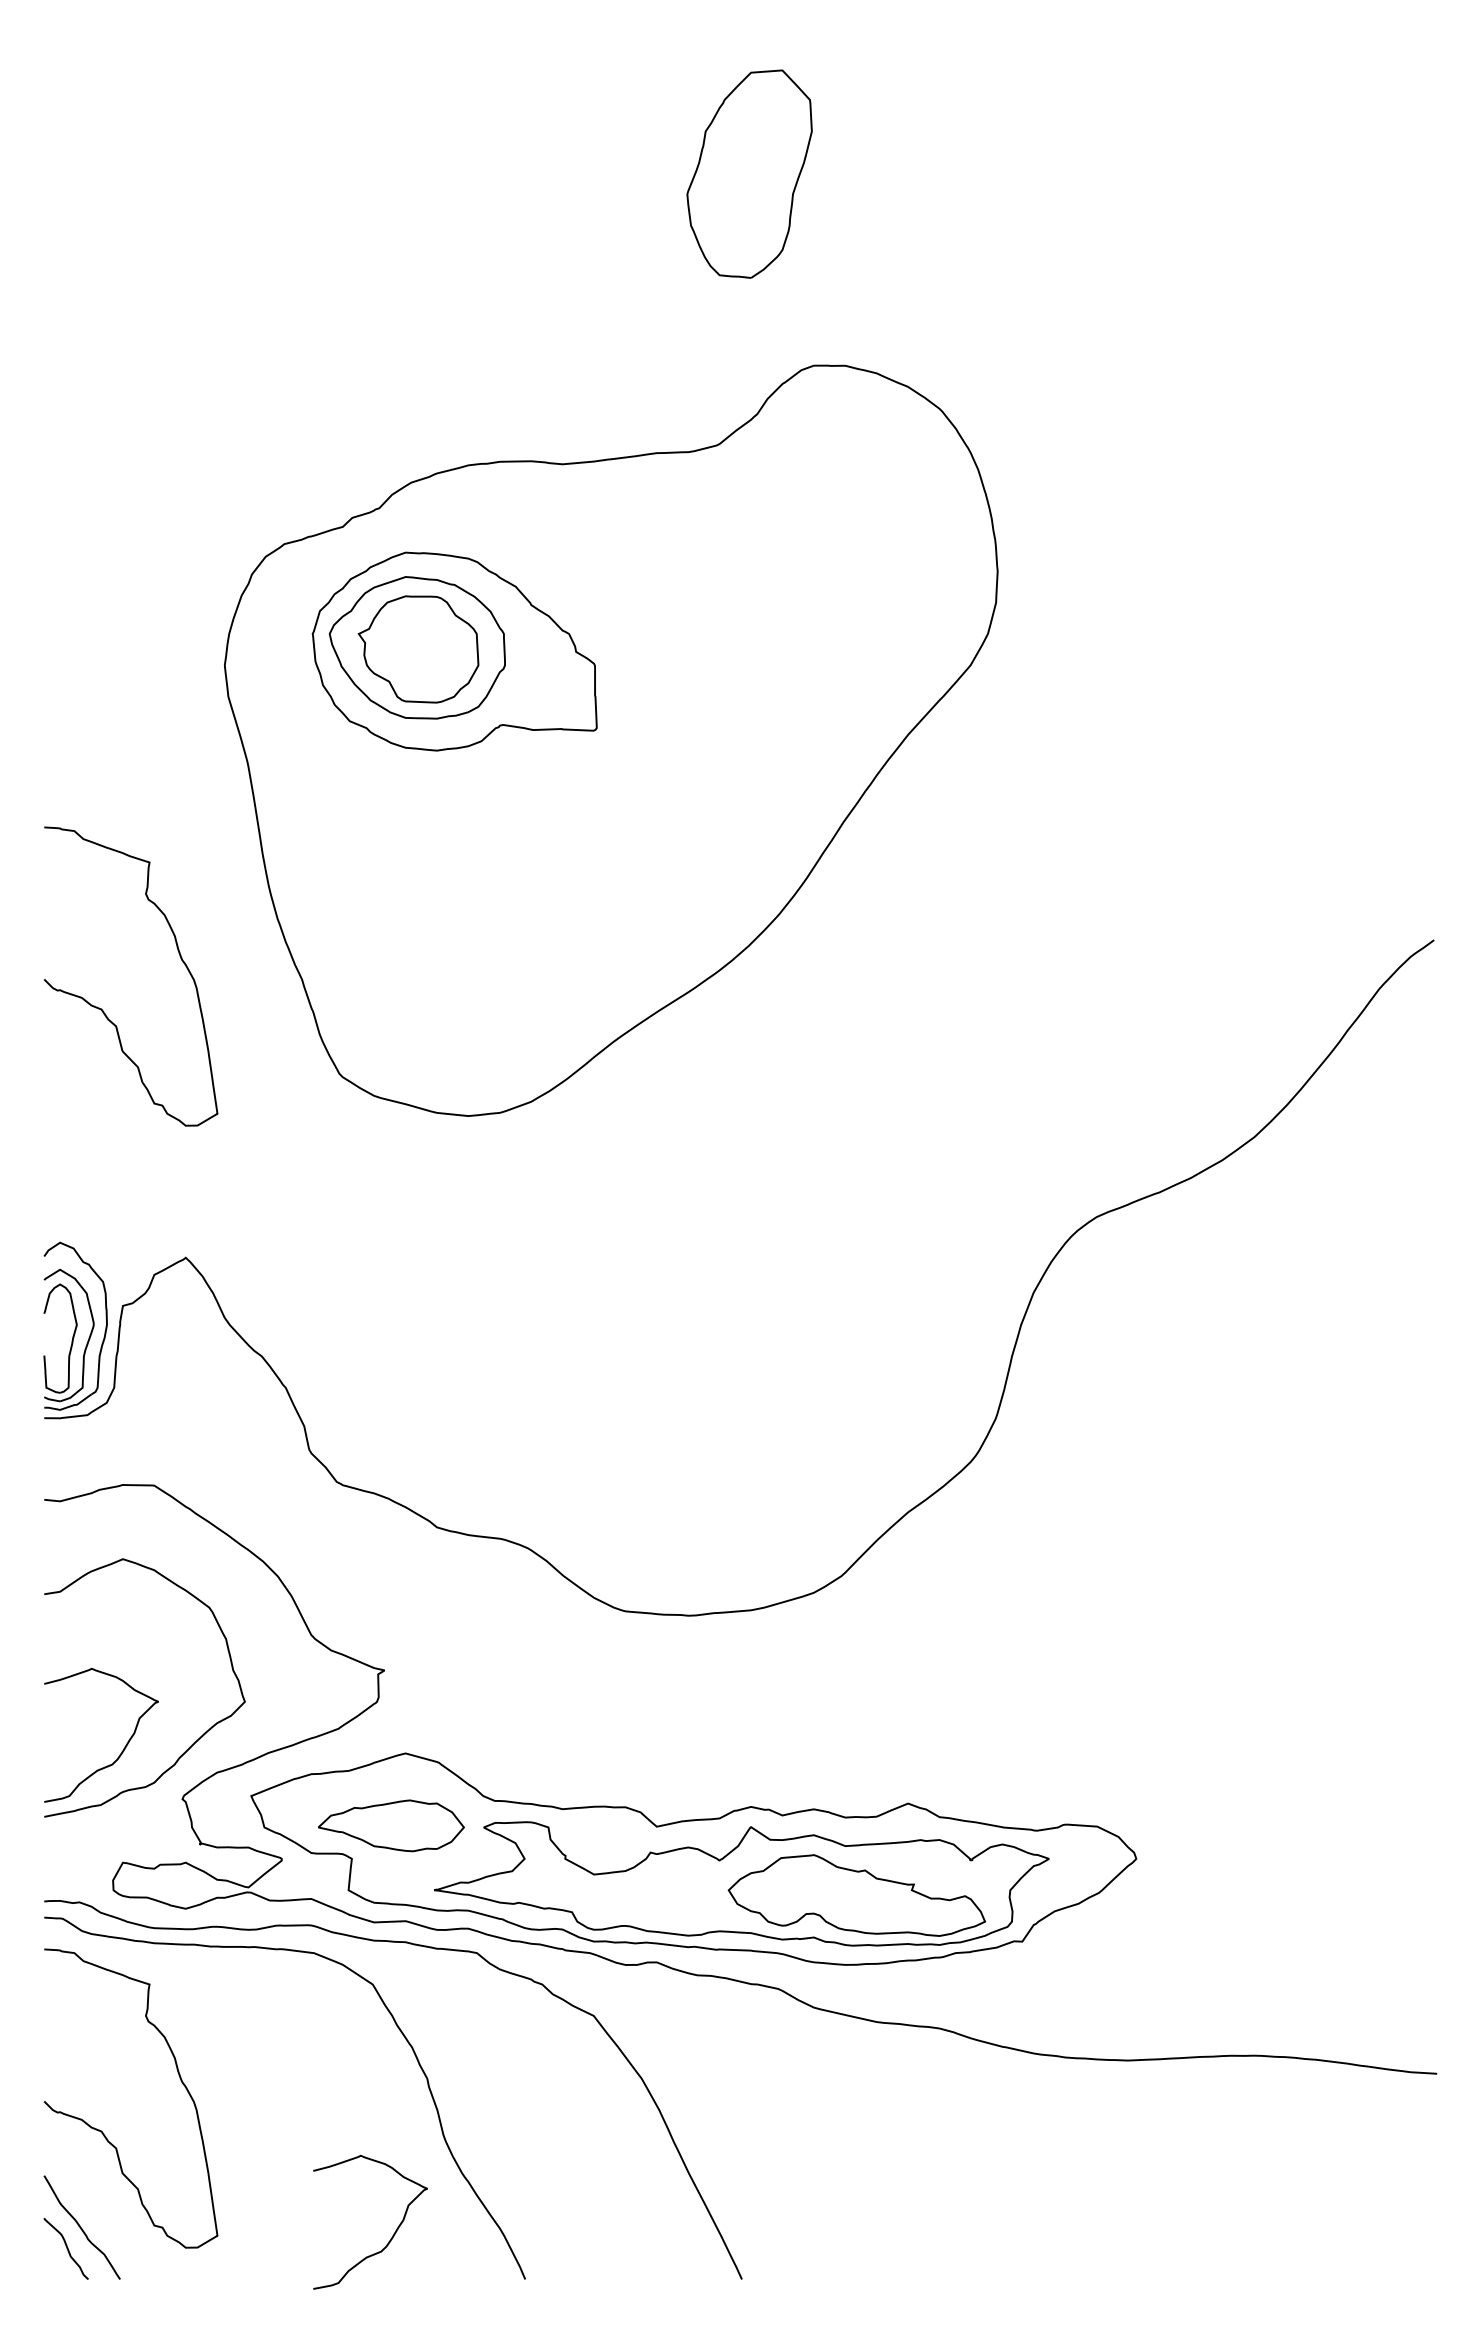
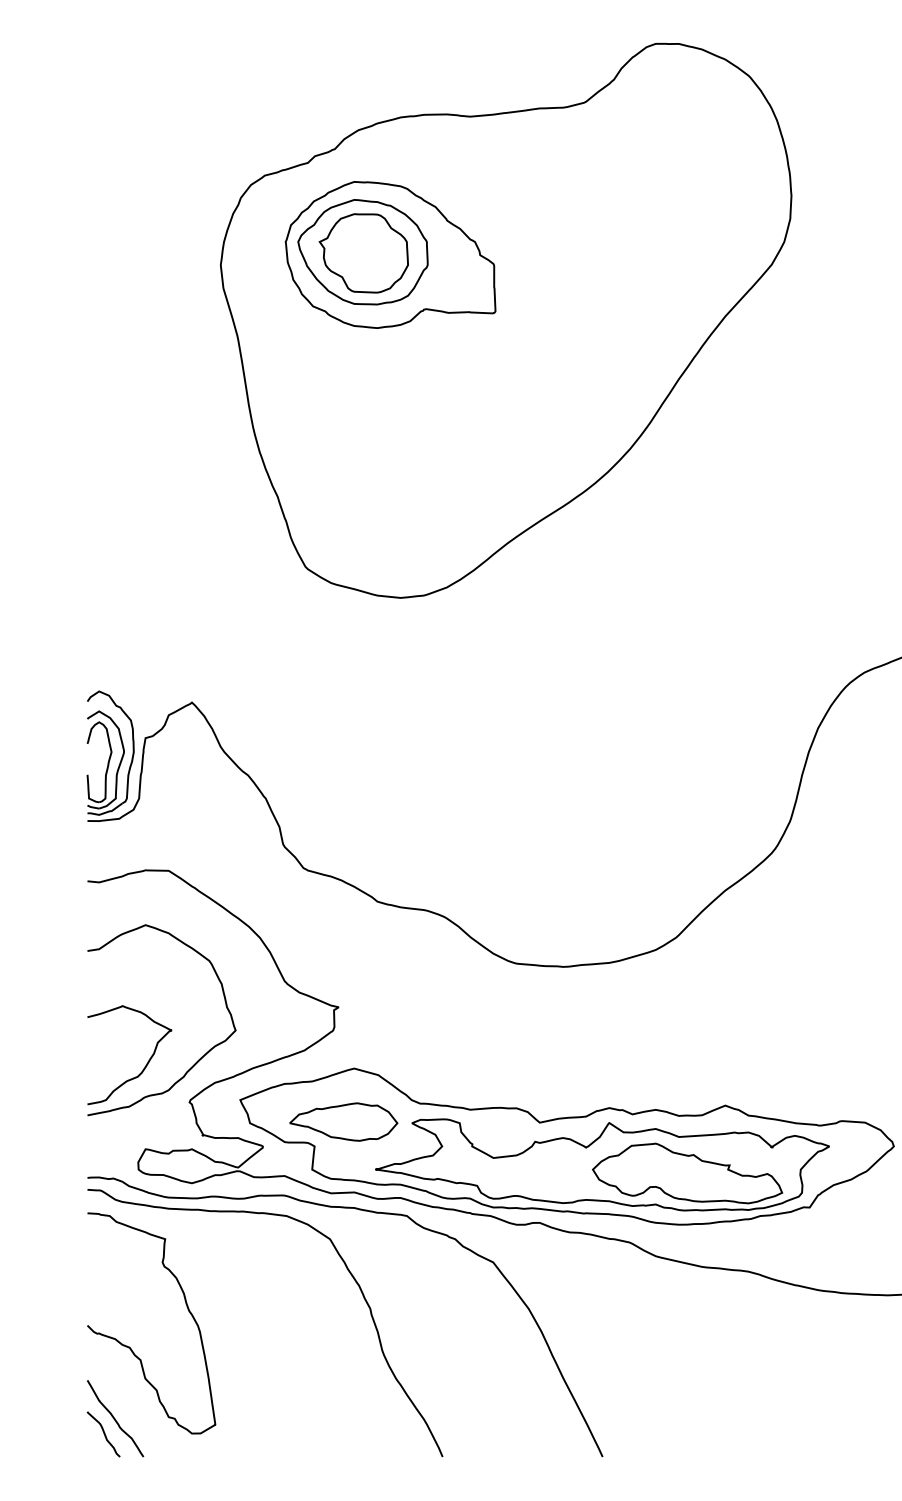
curve: (101, 1008) -> (129, 518), removed
curve: (393, 2233) -> (345, 1423), removed

